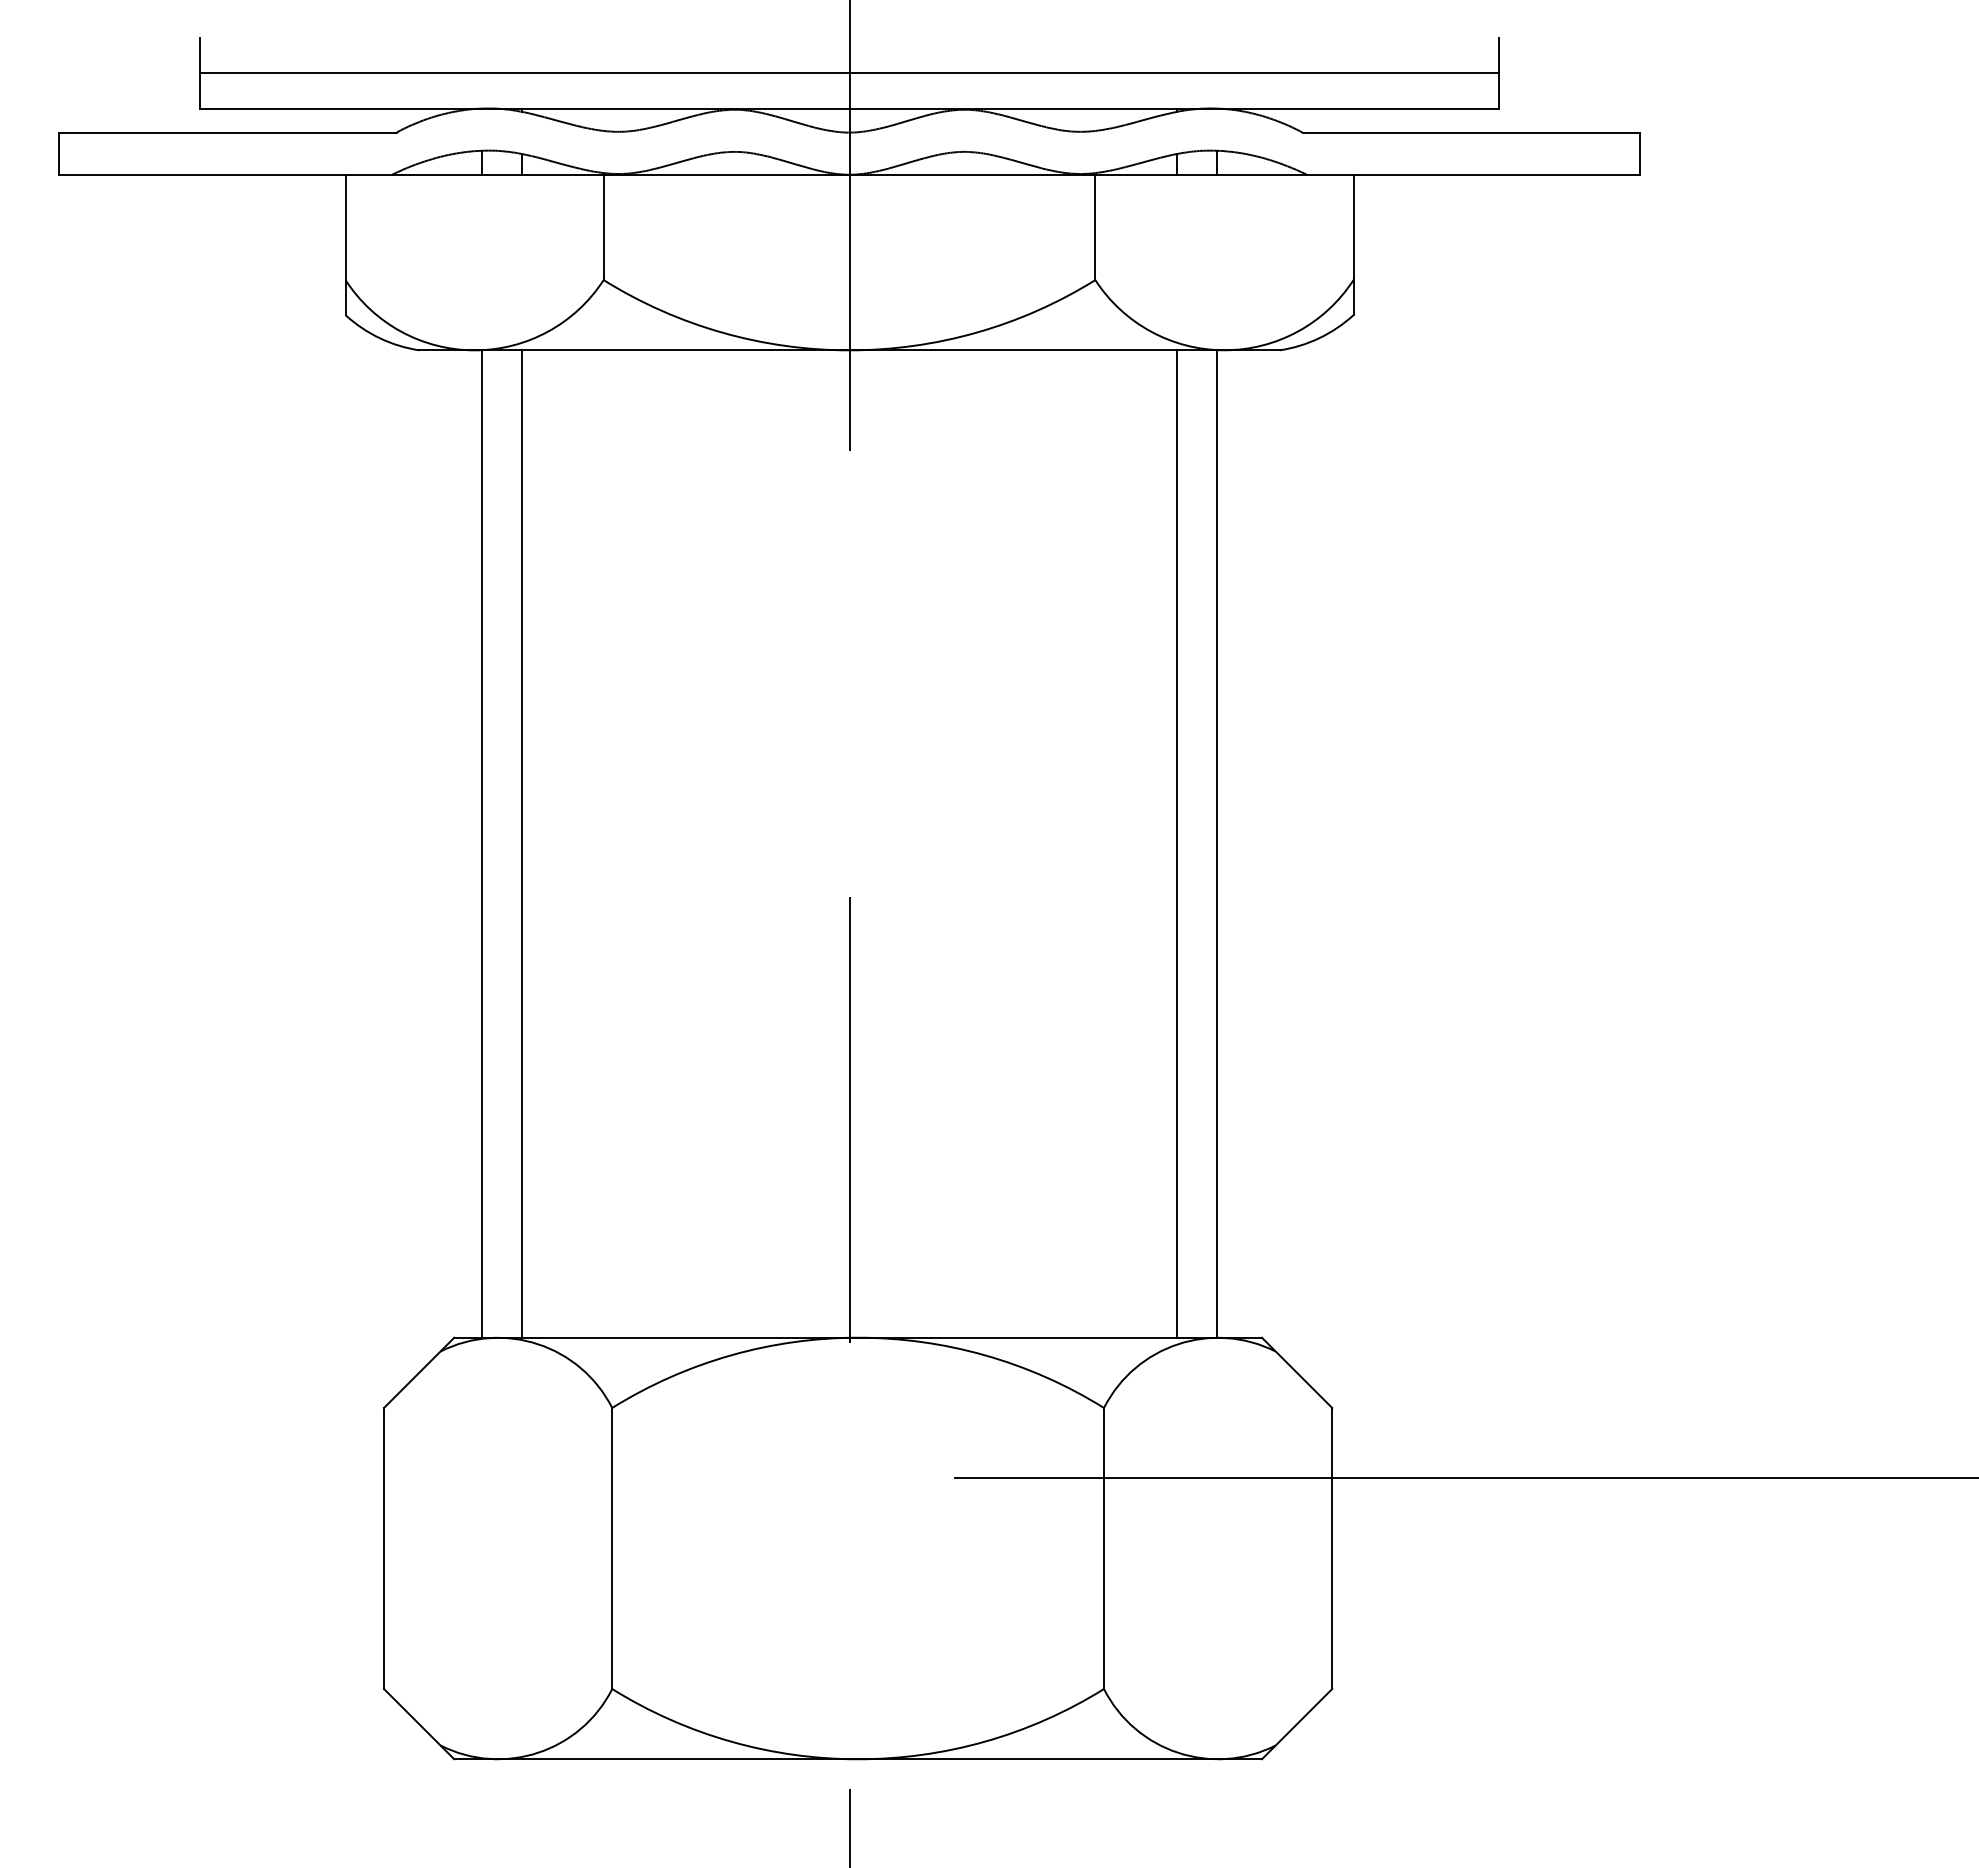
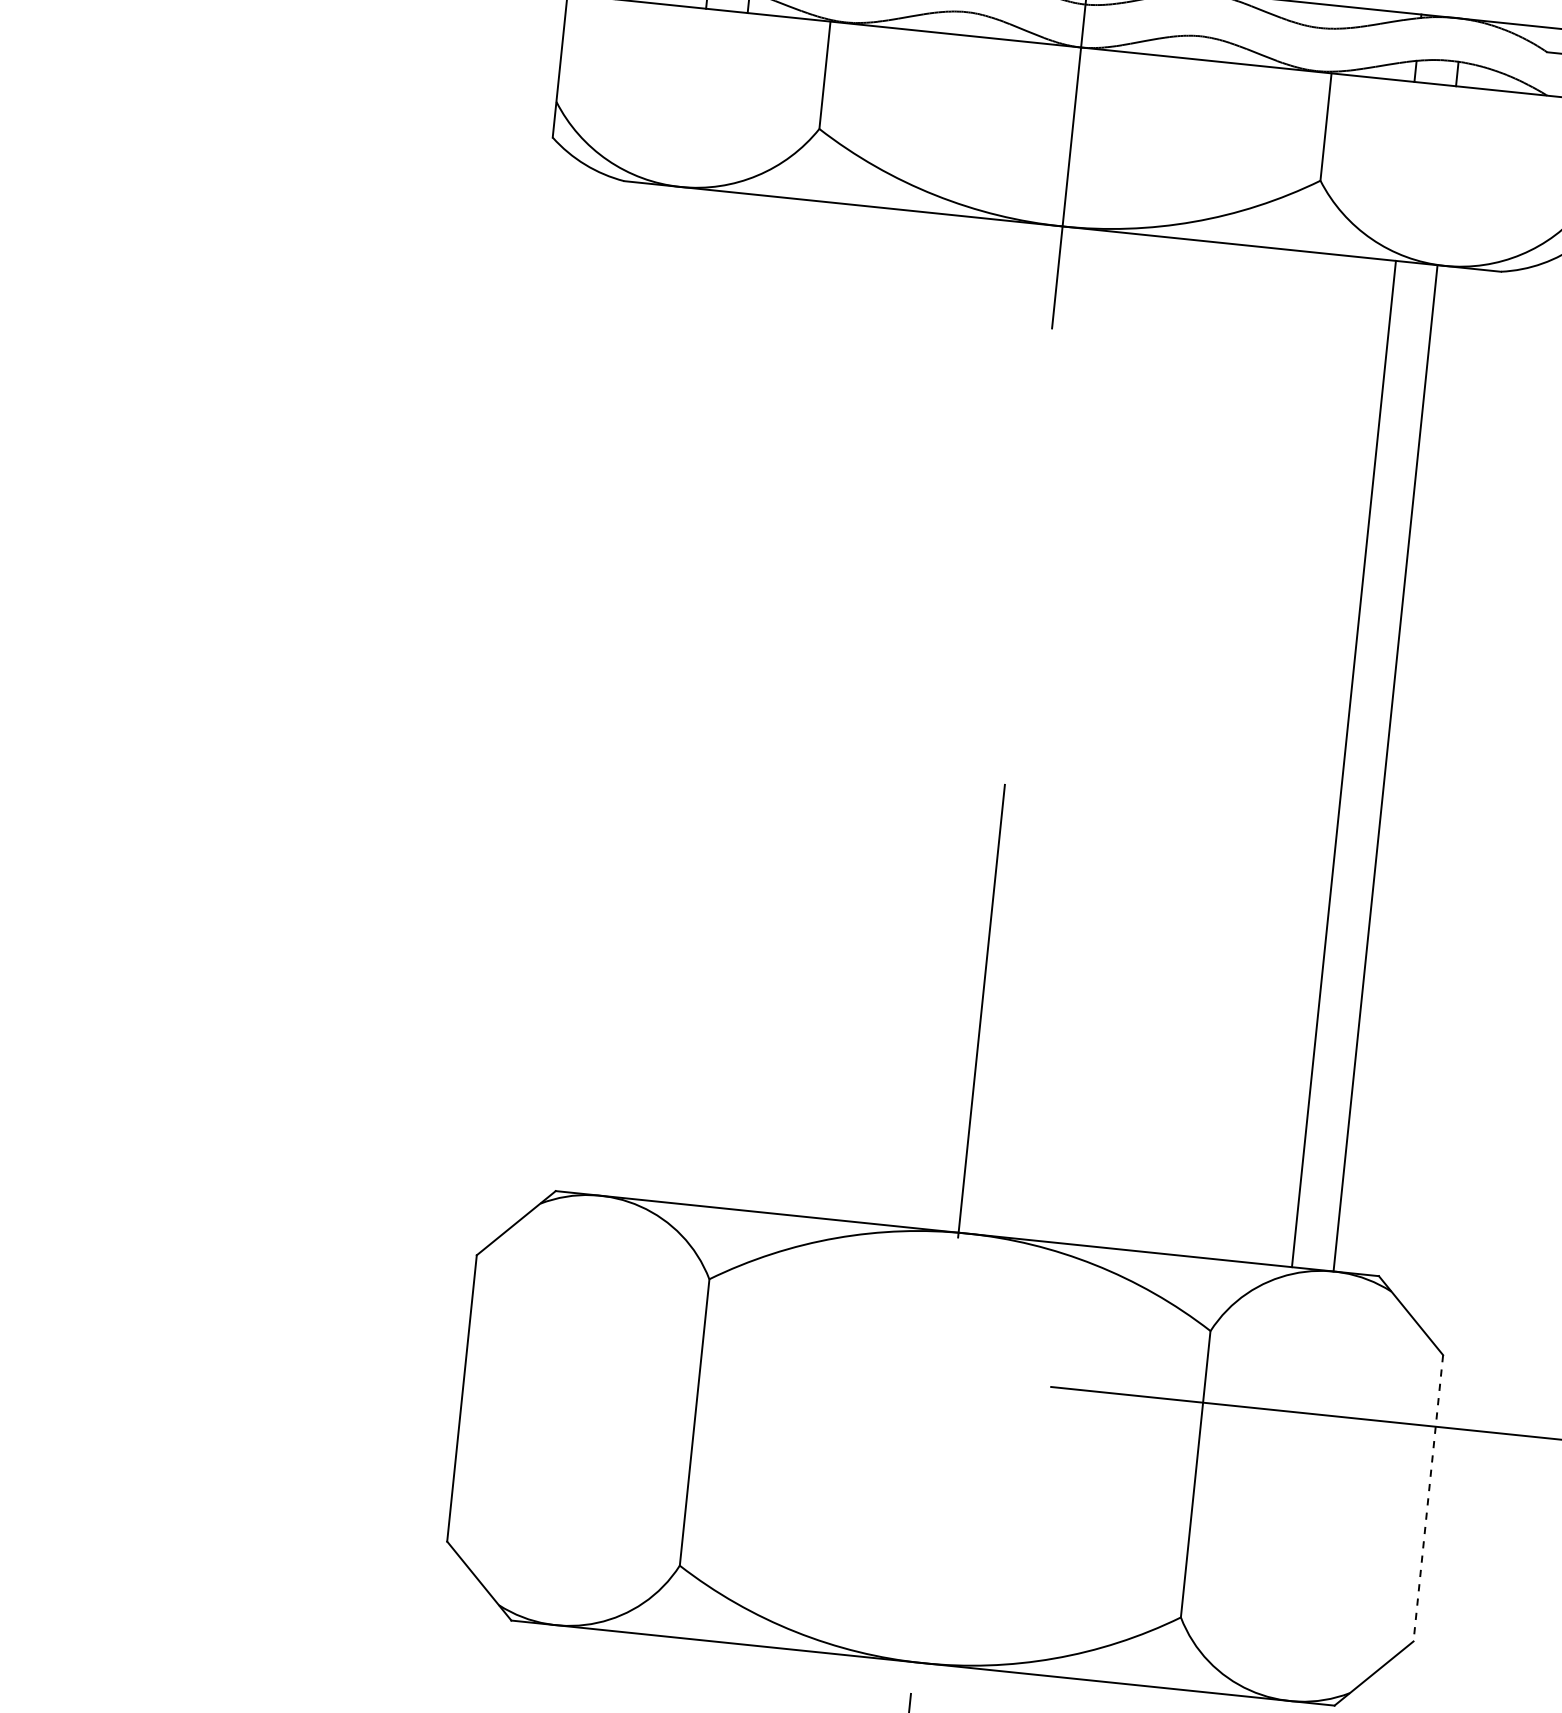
line: (481, 843) -> (635, 690), removed
line: (522, 843) -> (677, 694), removed
line: (1332, 1549) -> (1428, 1499), solid -> dashed

